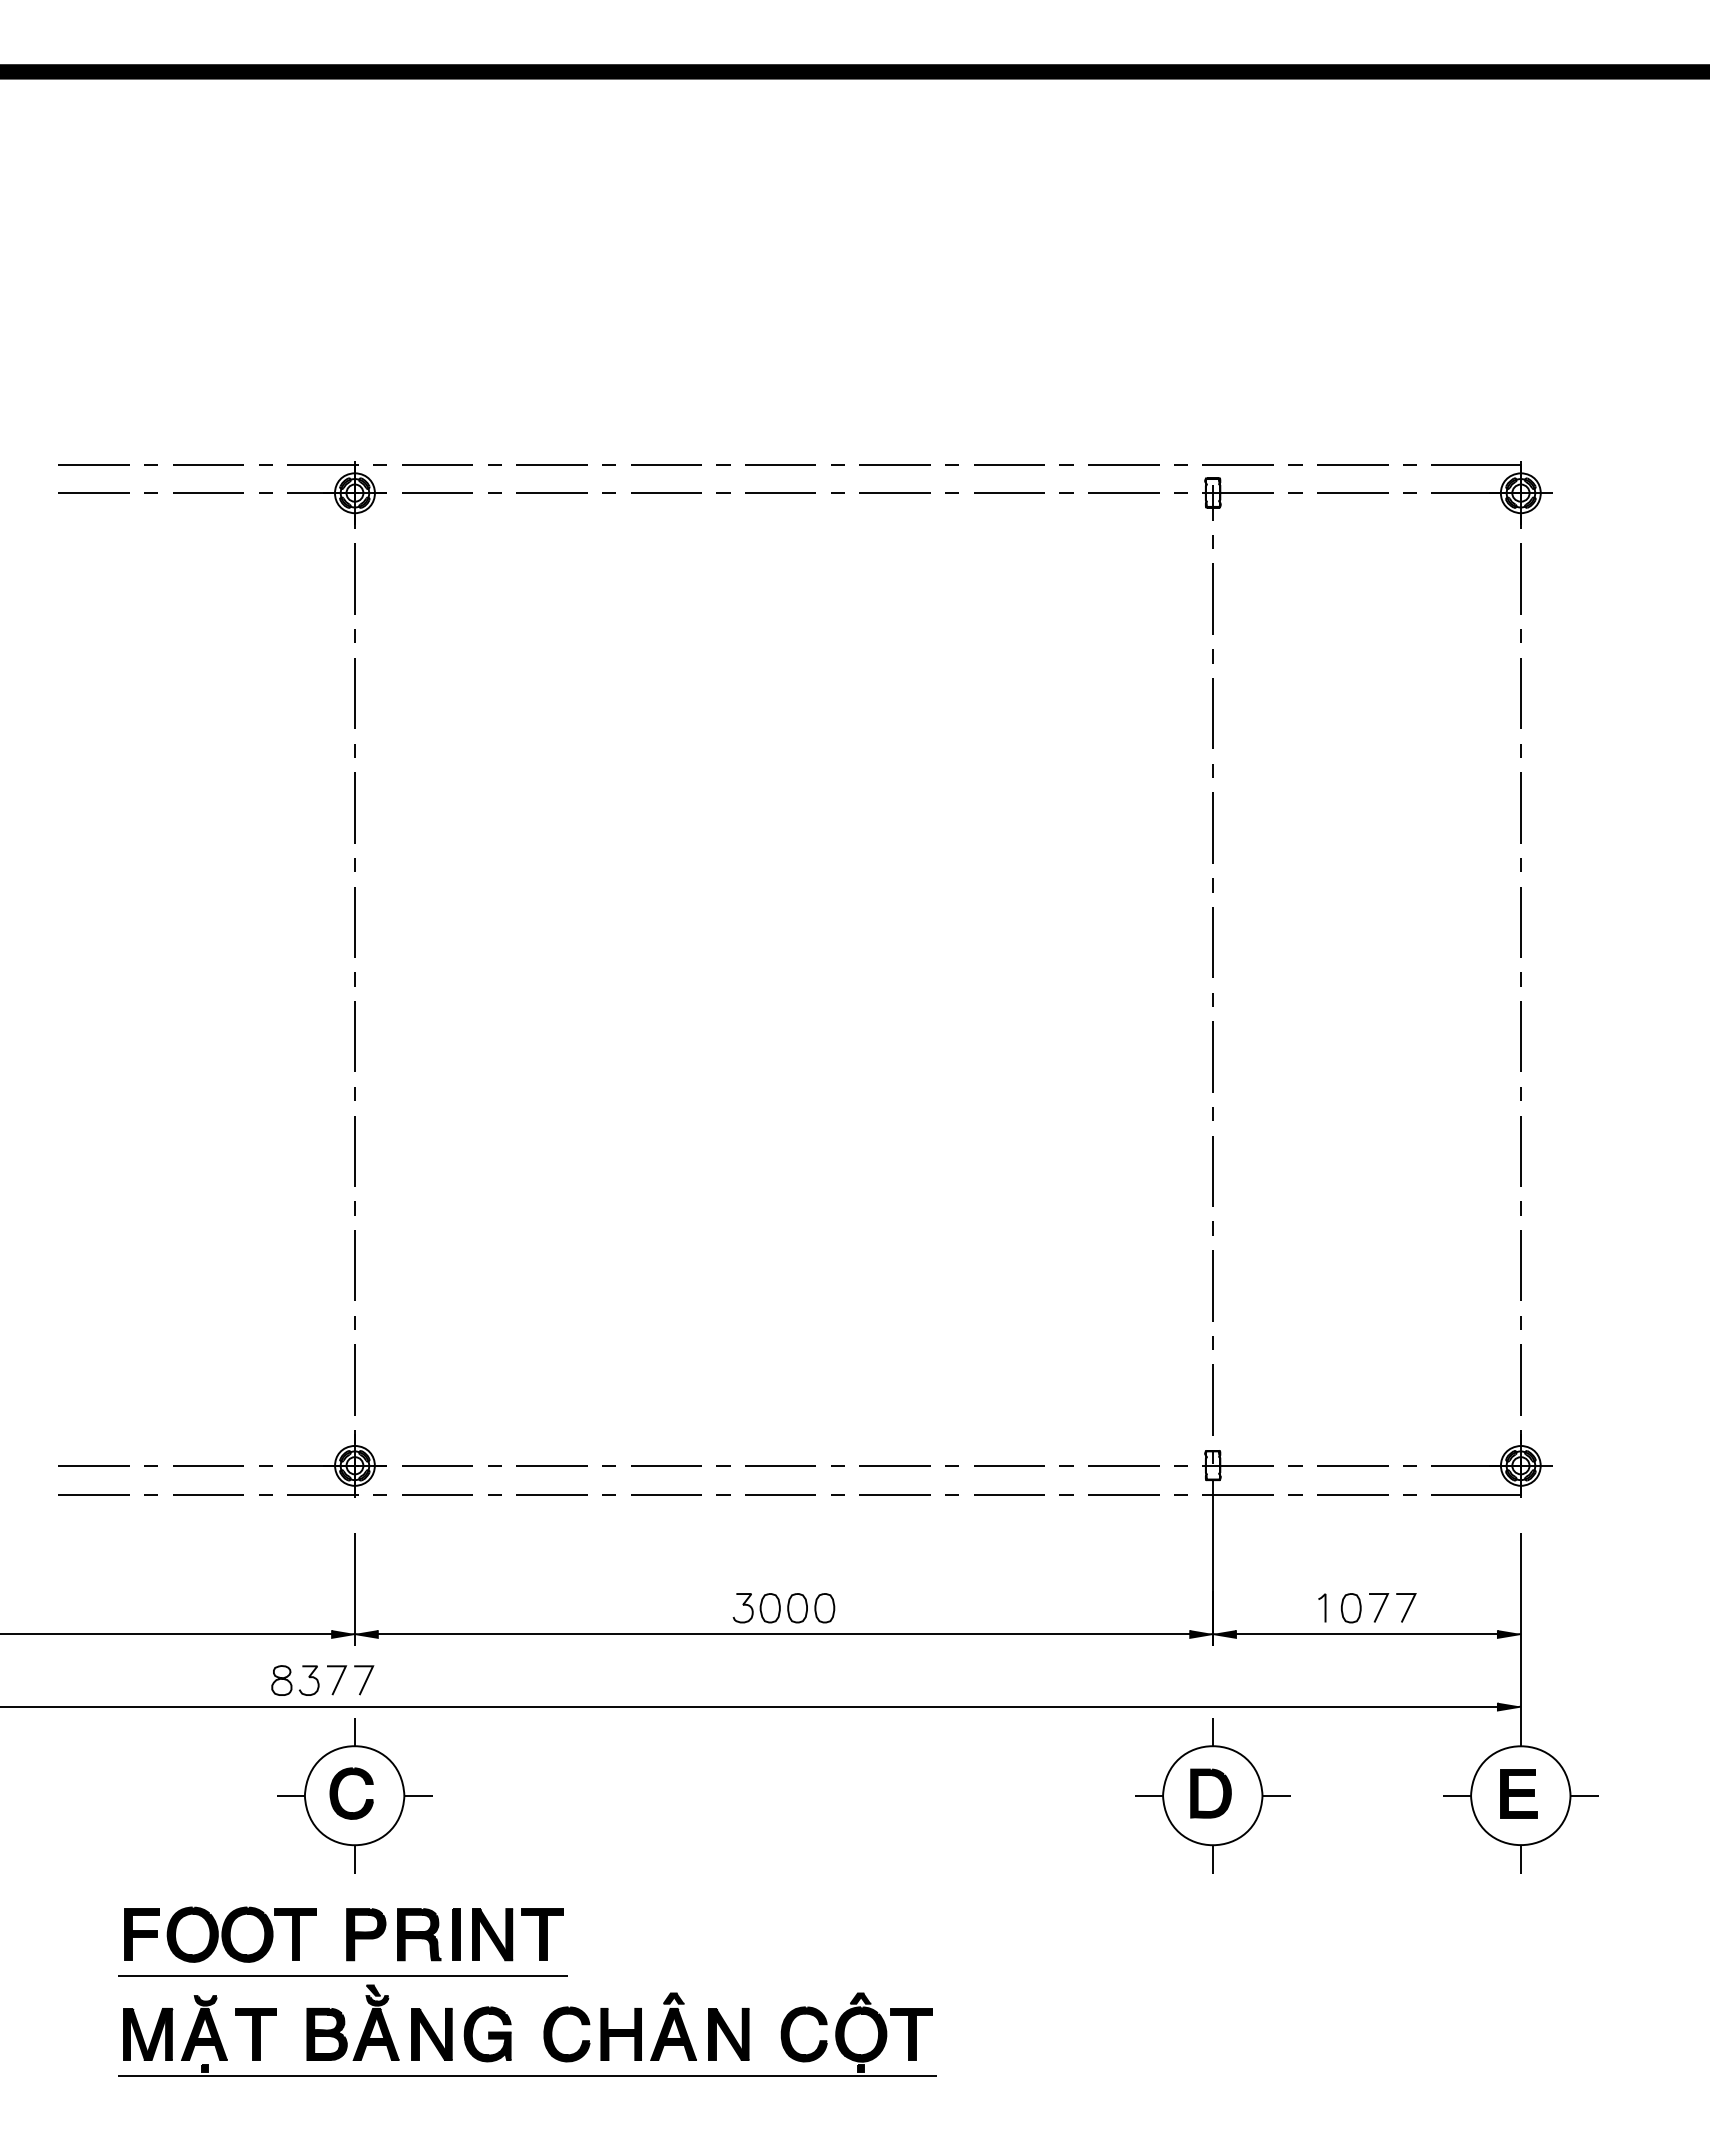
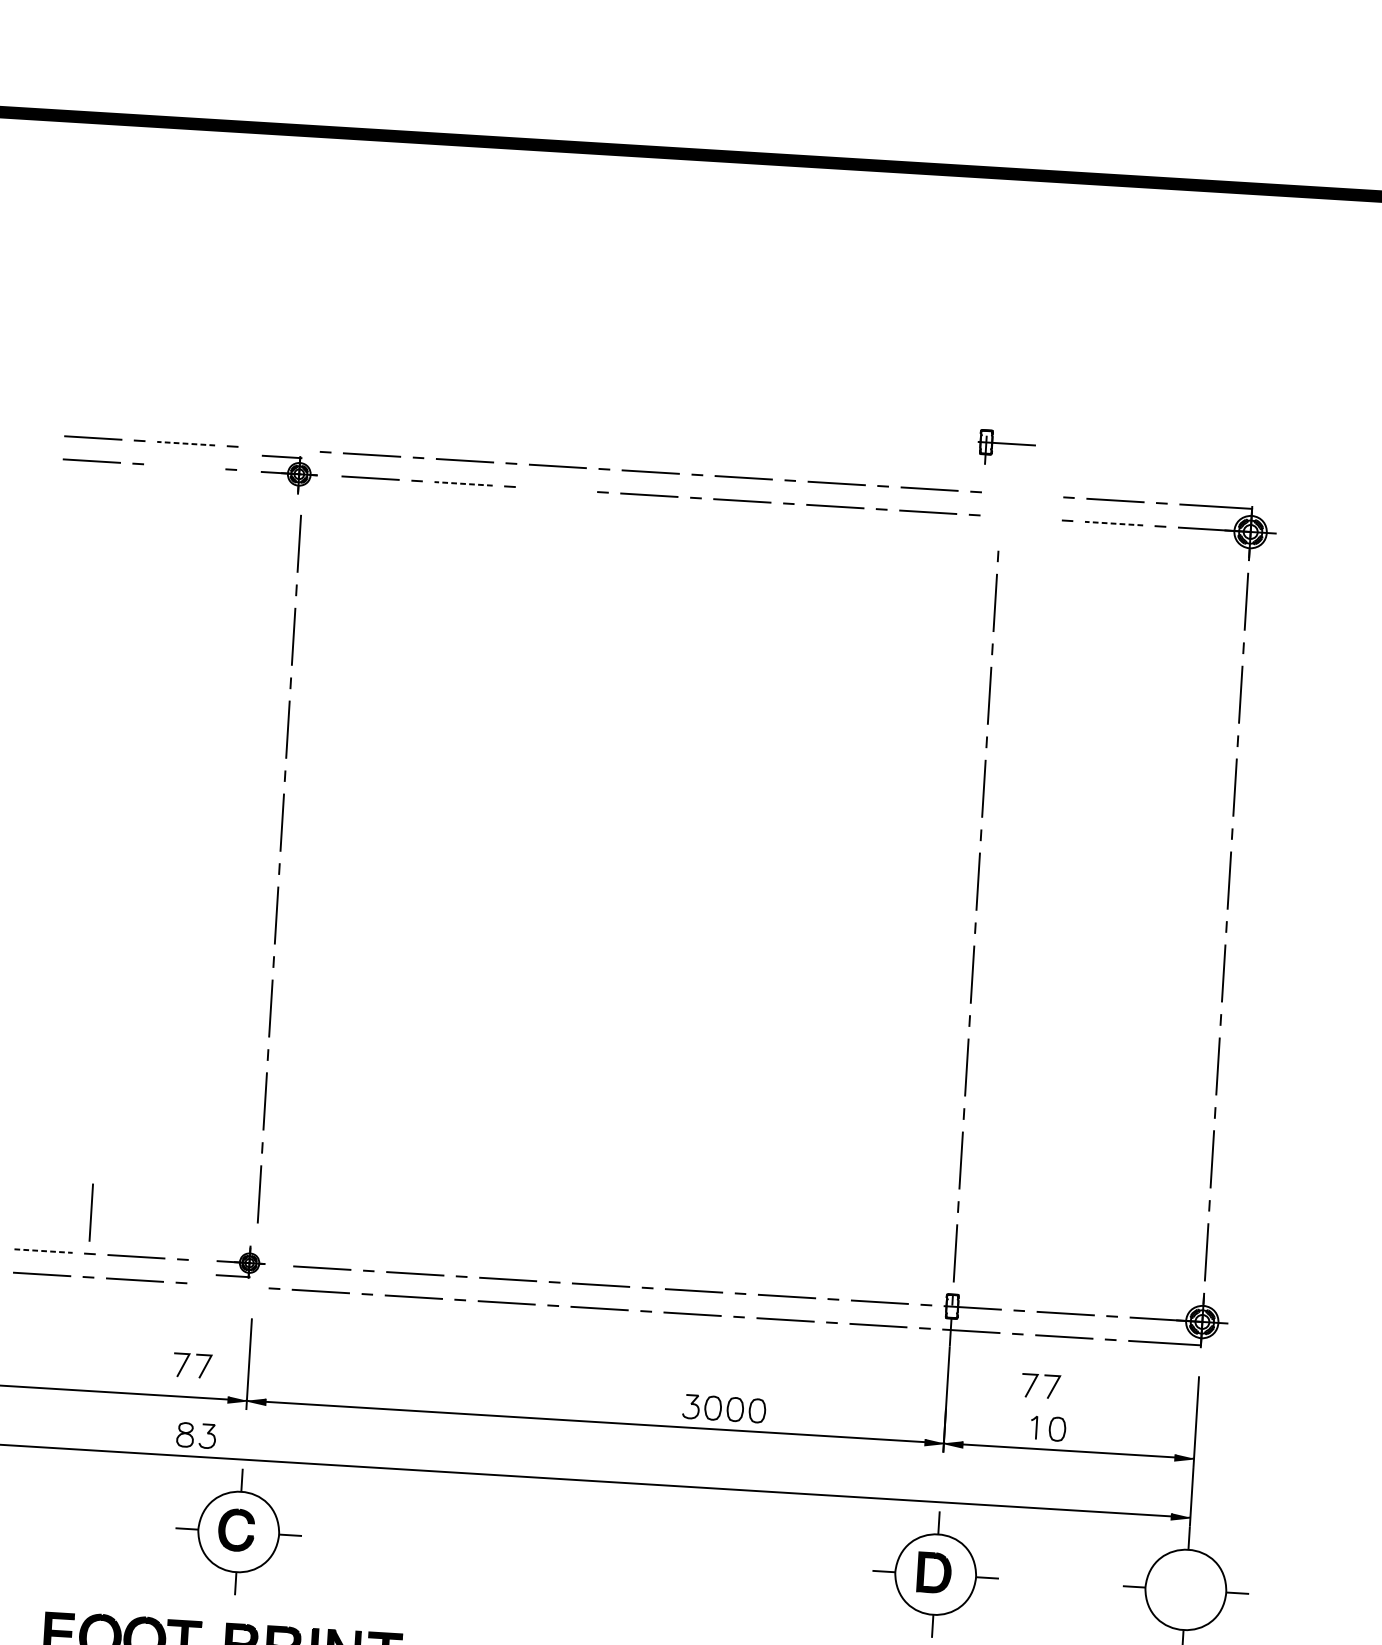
line: (208, 464) -> (186, 443), solid -> dashed
line: (1237, 464) -> (1021, 494), removed
line: (208, 492) -> (184, 466), removed
line: (666, 492) -> (556, 489), removed
line: (551, 493) -> (463, 484), solid -> dashed
line: (1352, 493) -> (1113, 523), solid -> dashed
part: (336, 494) -> (288, 474), size x0.7
part: (1237, 498) -> (1006, 448), moved
line: (149, 1414) -> (91, 1212), added
part: (336, 1463) -> (240, 1261), size x0.6
line: (94, 1465) -> (43, 1250), solid -> dashed
part: (1384, 1603) -> (1034, 1382), moved
part: (783, 1608) -> (723, 1409), moved
part: (342, 1676) -> (186, 1362), moved
part: (1518, 1793) -> (1184, 1588), removed

